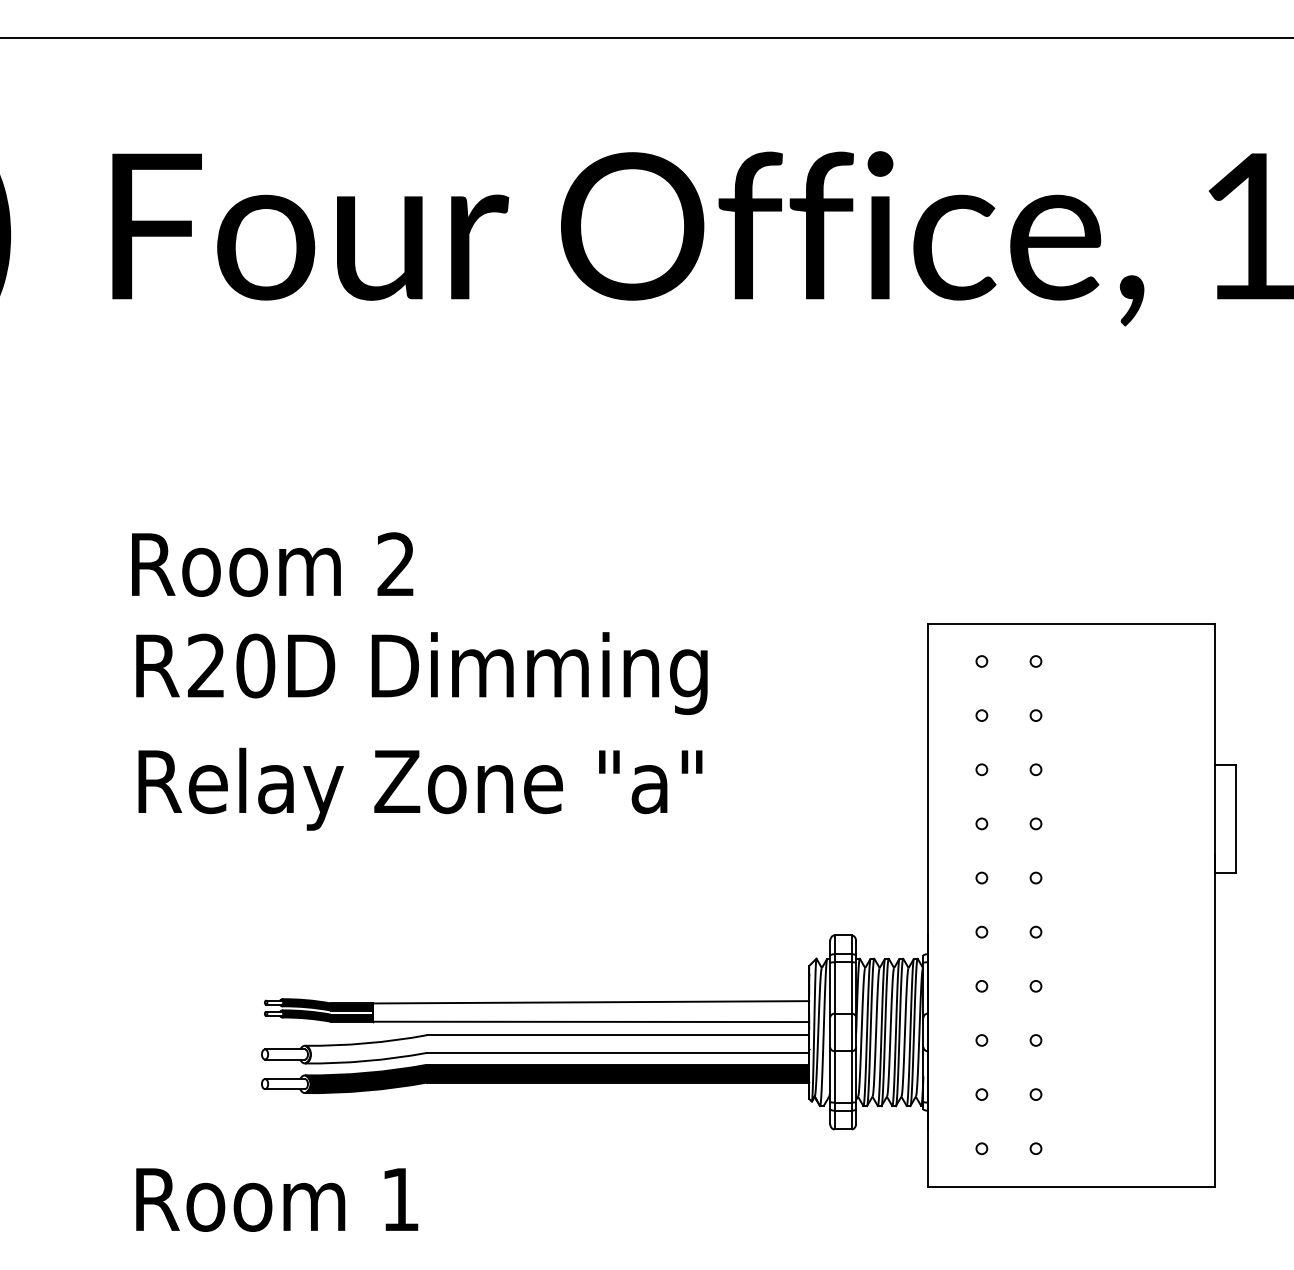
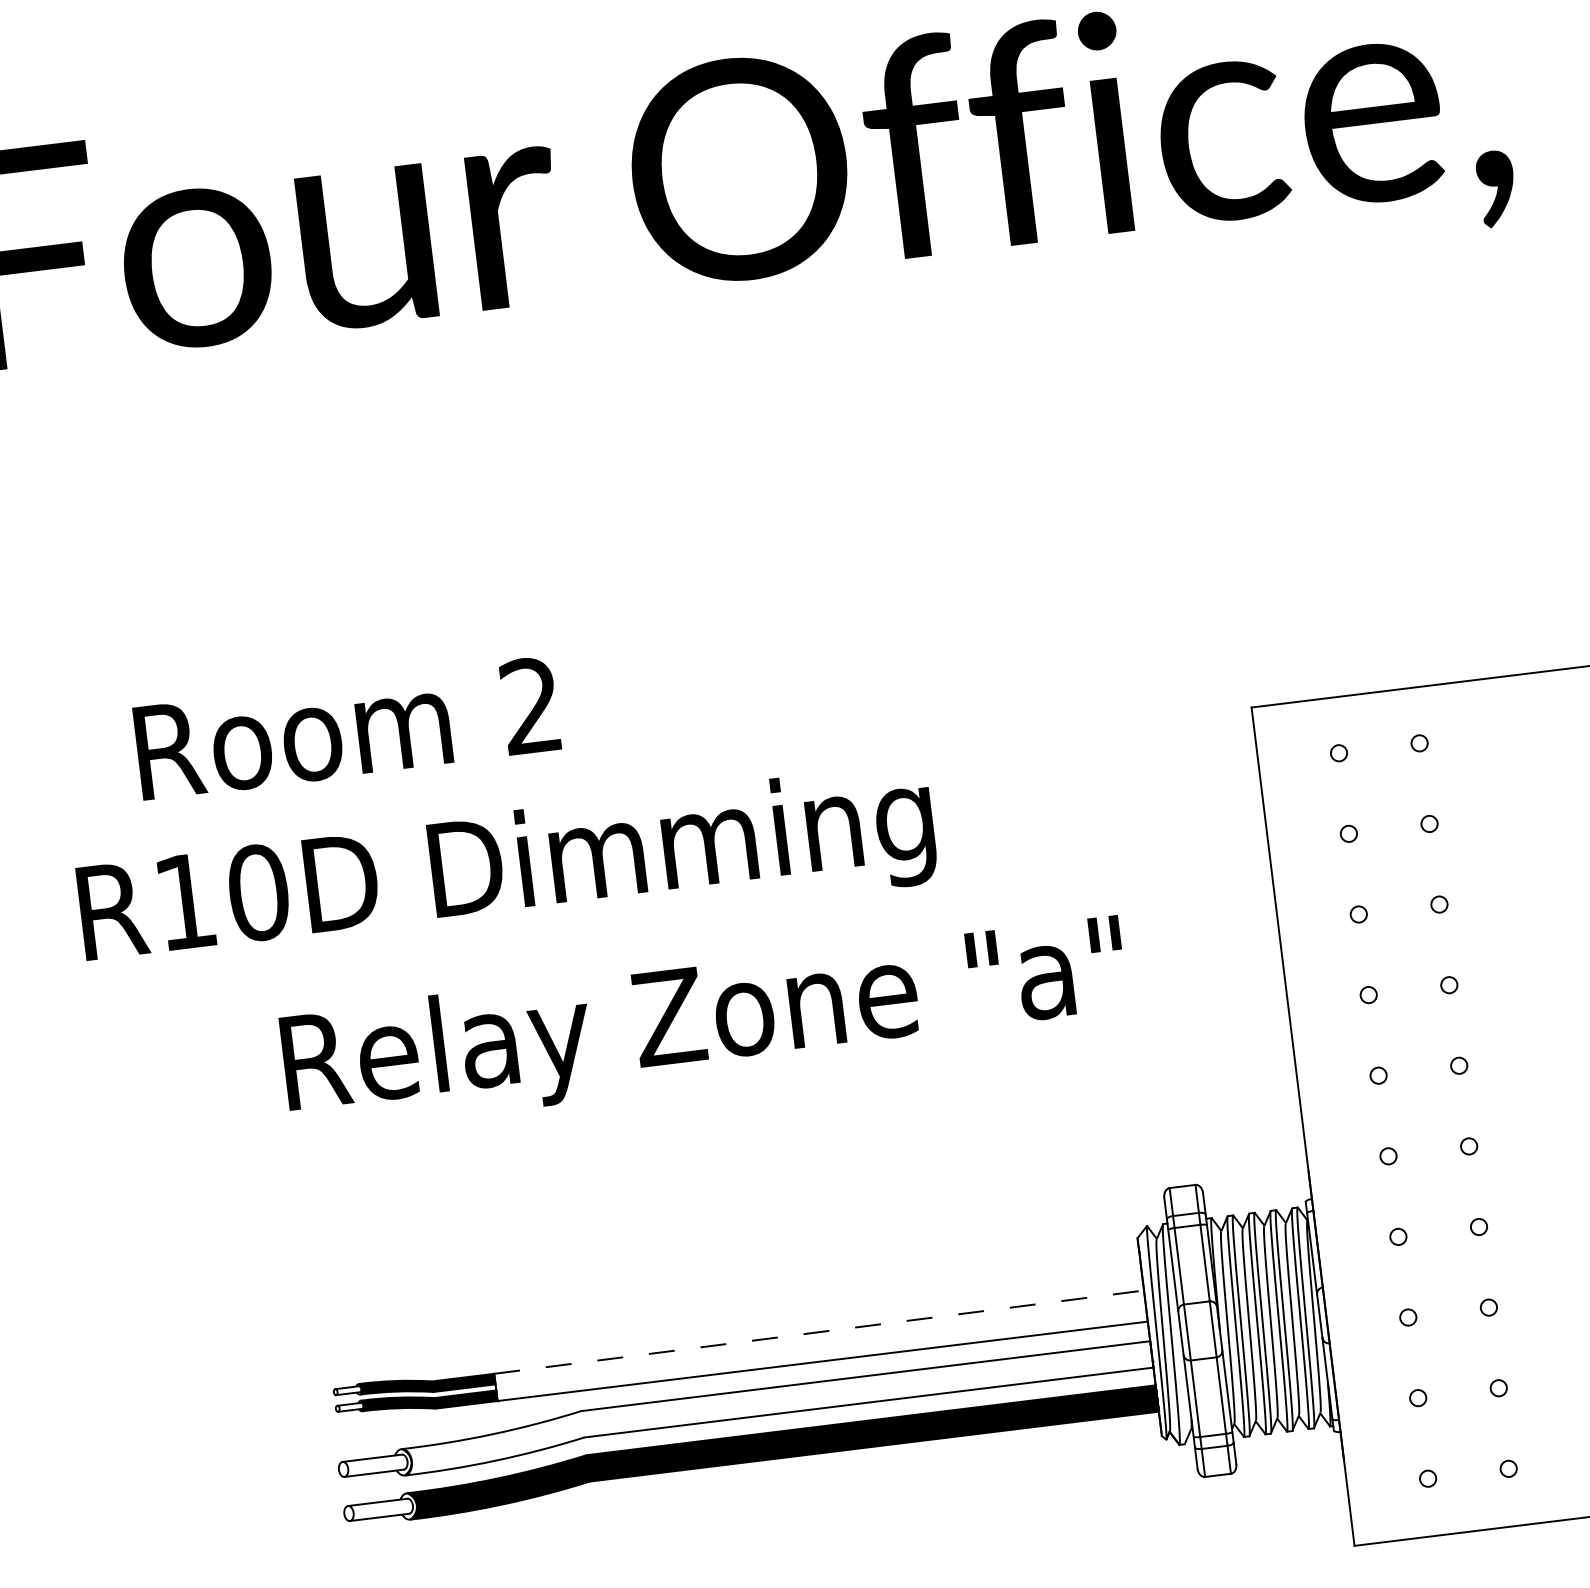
text: (272, 564) -> (346, 728), moved
text: (206, 665) -> (185, 900), R20D -> R10D
text: (420, 788) -> (705, 1023), moved
line: (591, 1002) -> (820, 1332), solid -> dashed

